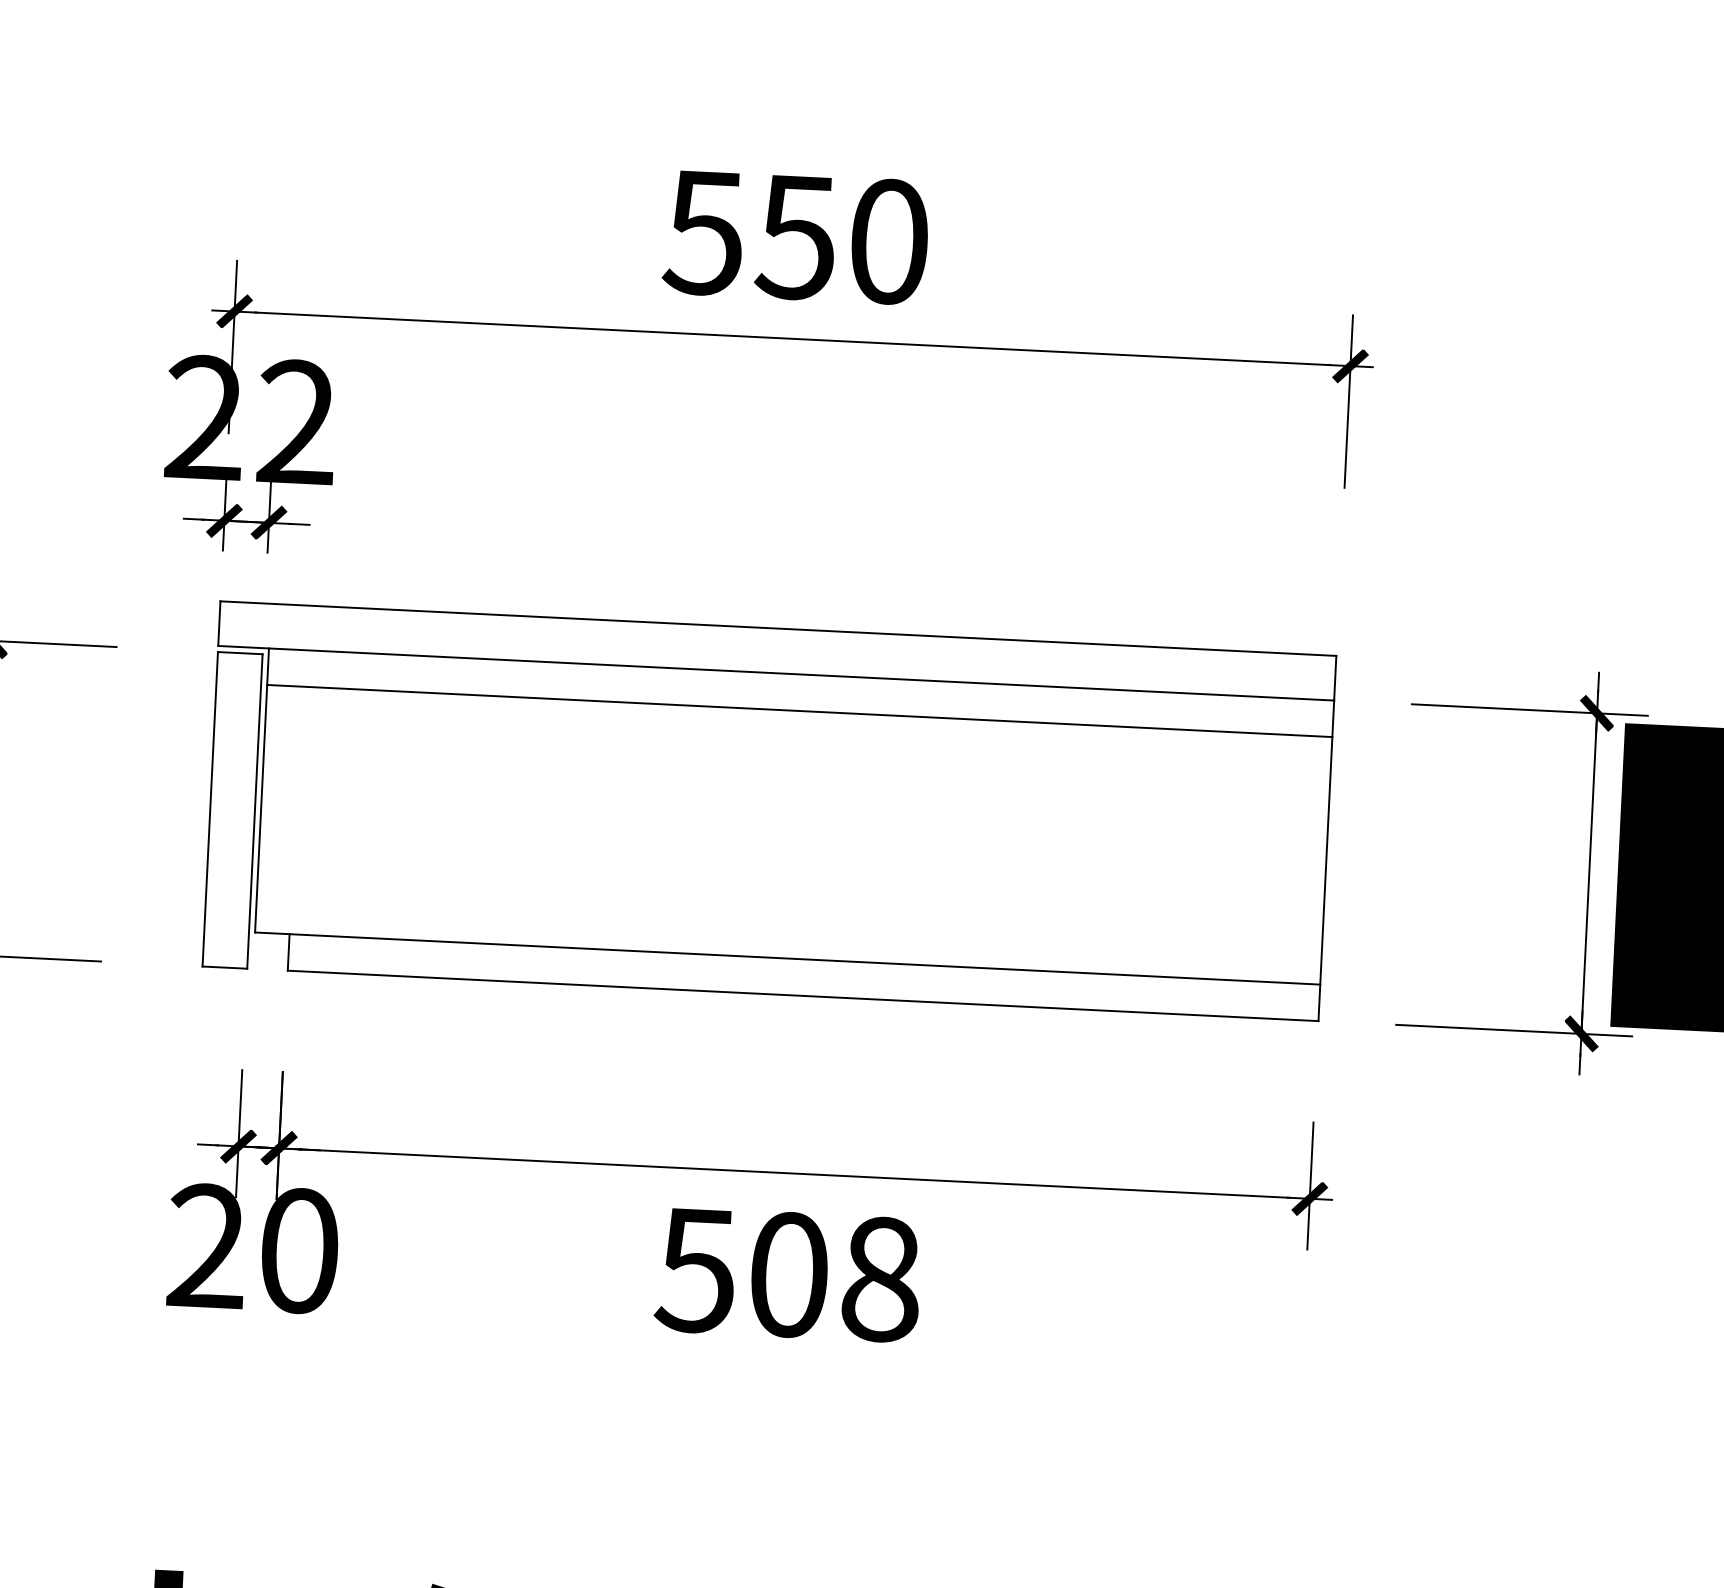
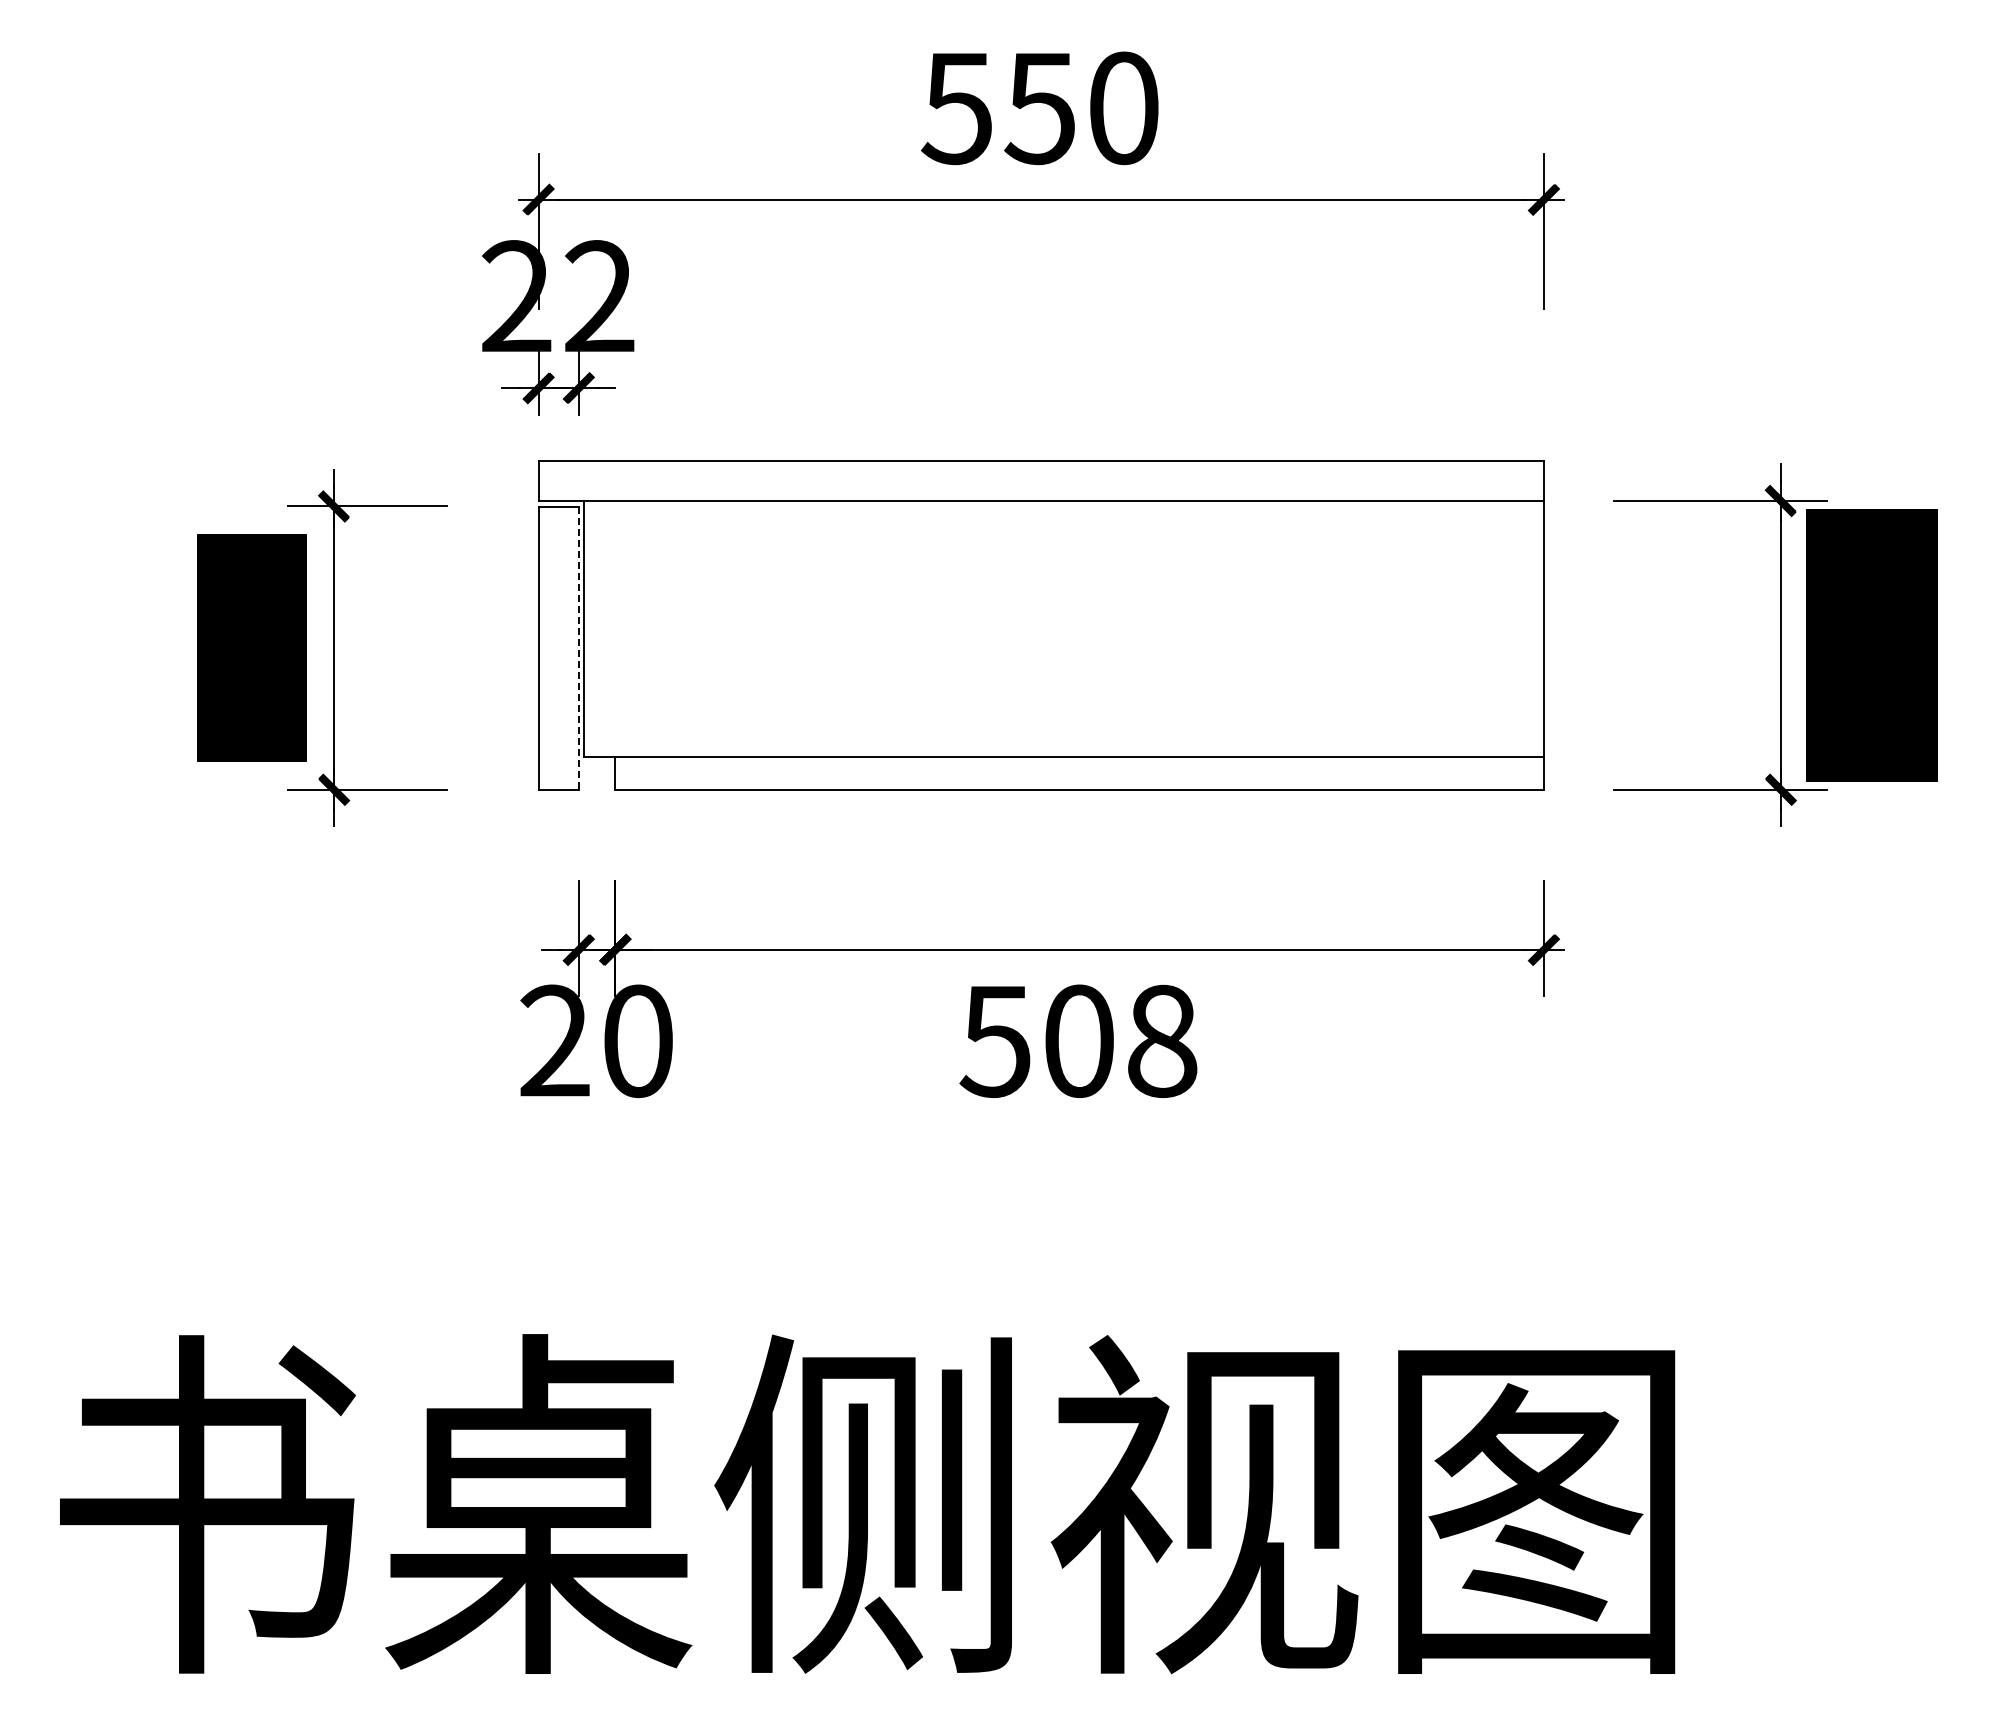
line: (799, 710) -> (1063, 533), removed
line: (254, 811) -> (578, 648), solid -> dashed

